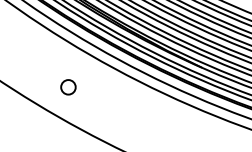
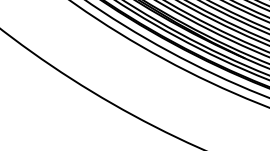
circle: (68, 87) -> (121, 76), removed

